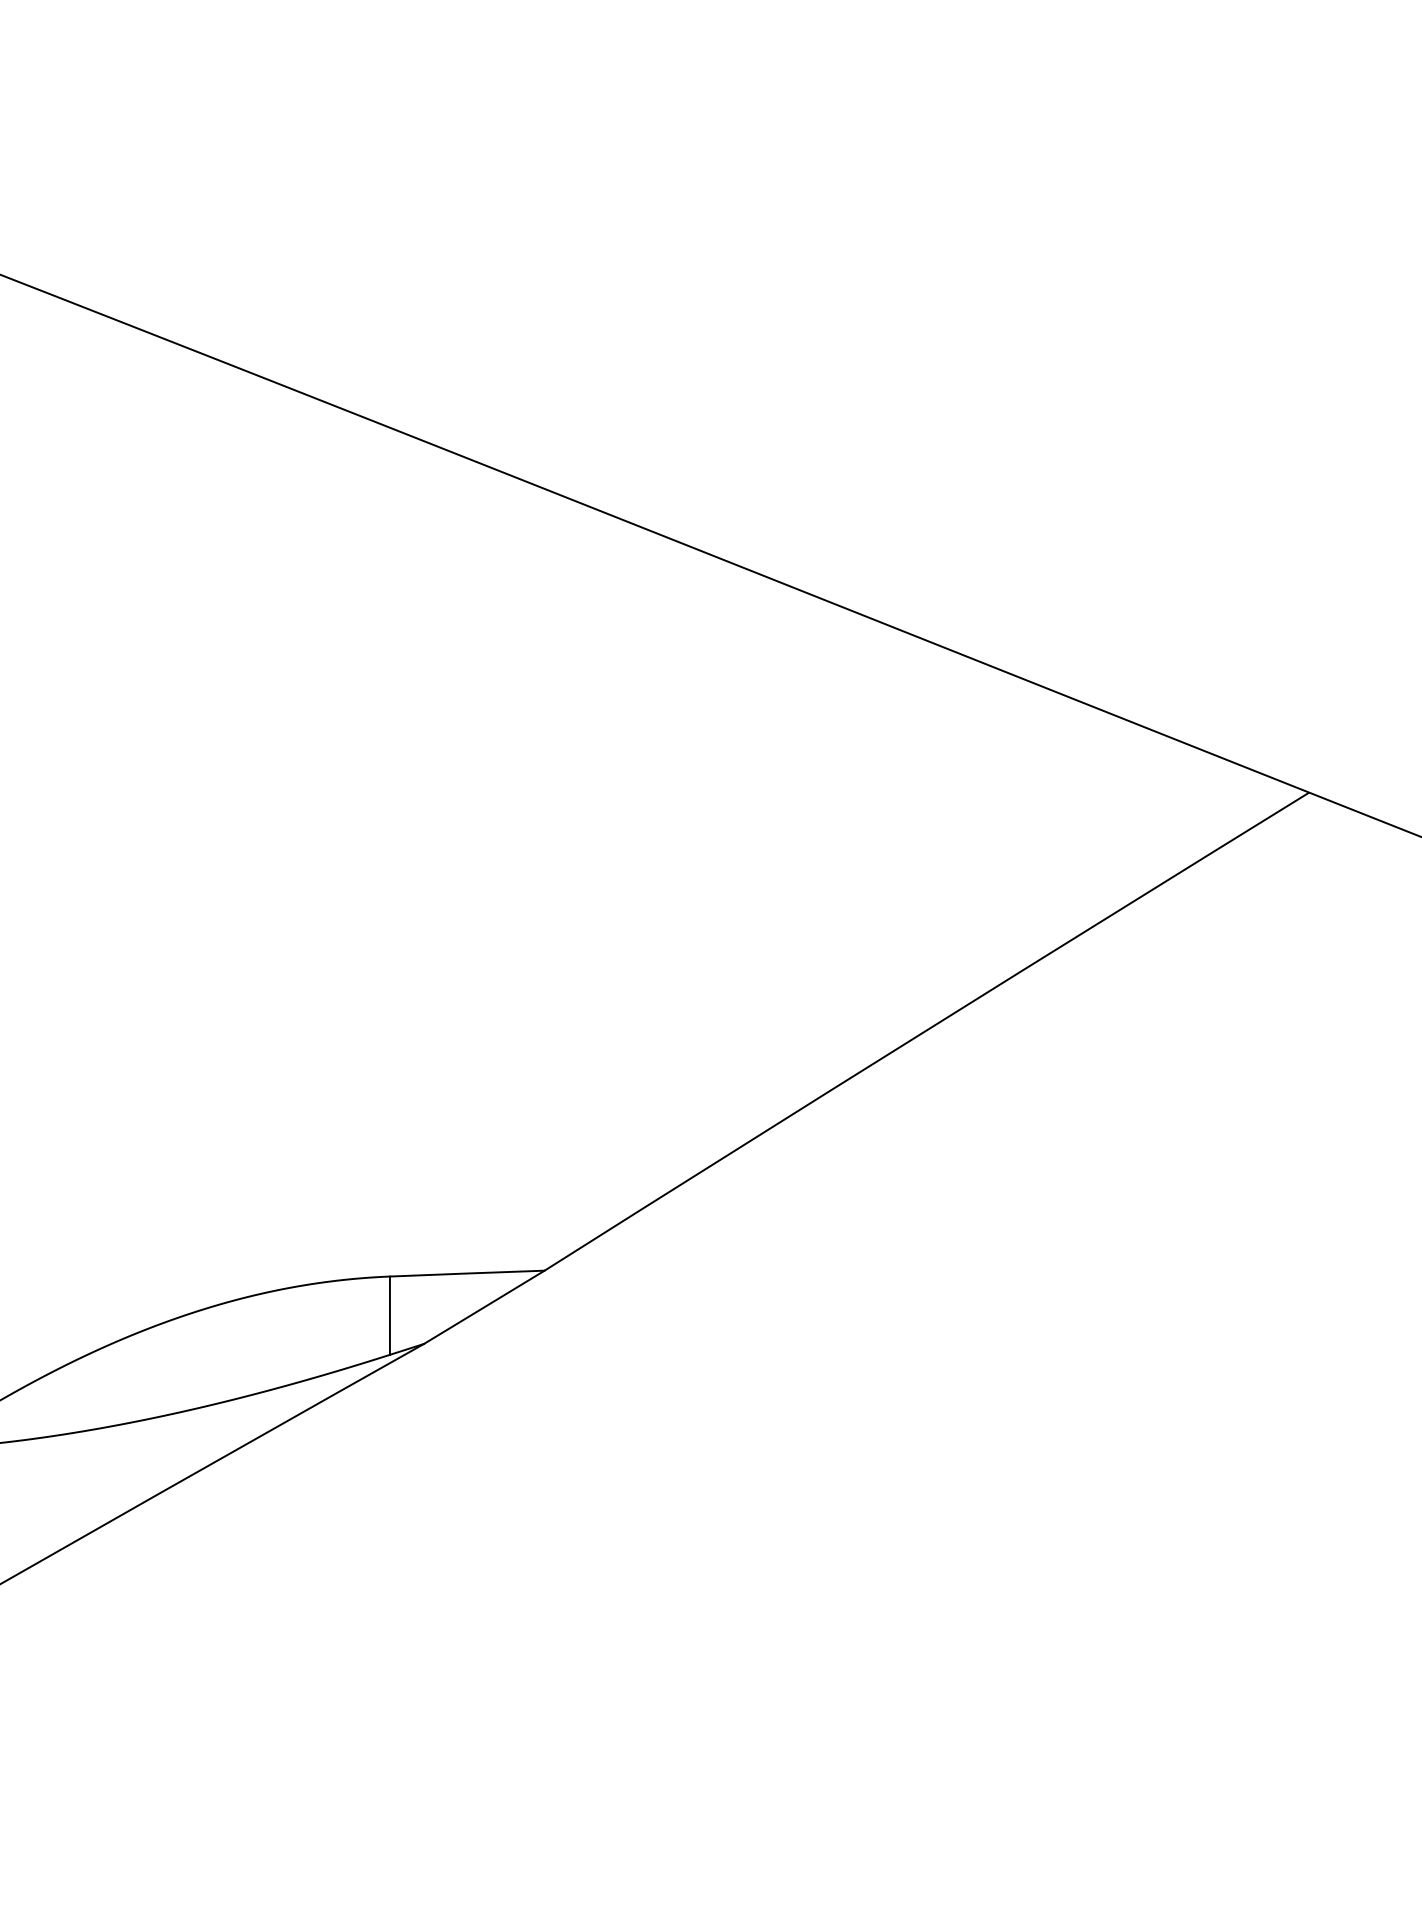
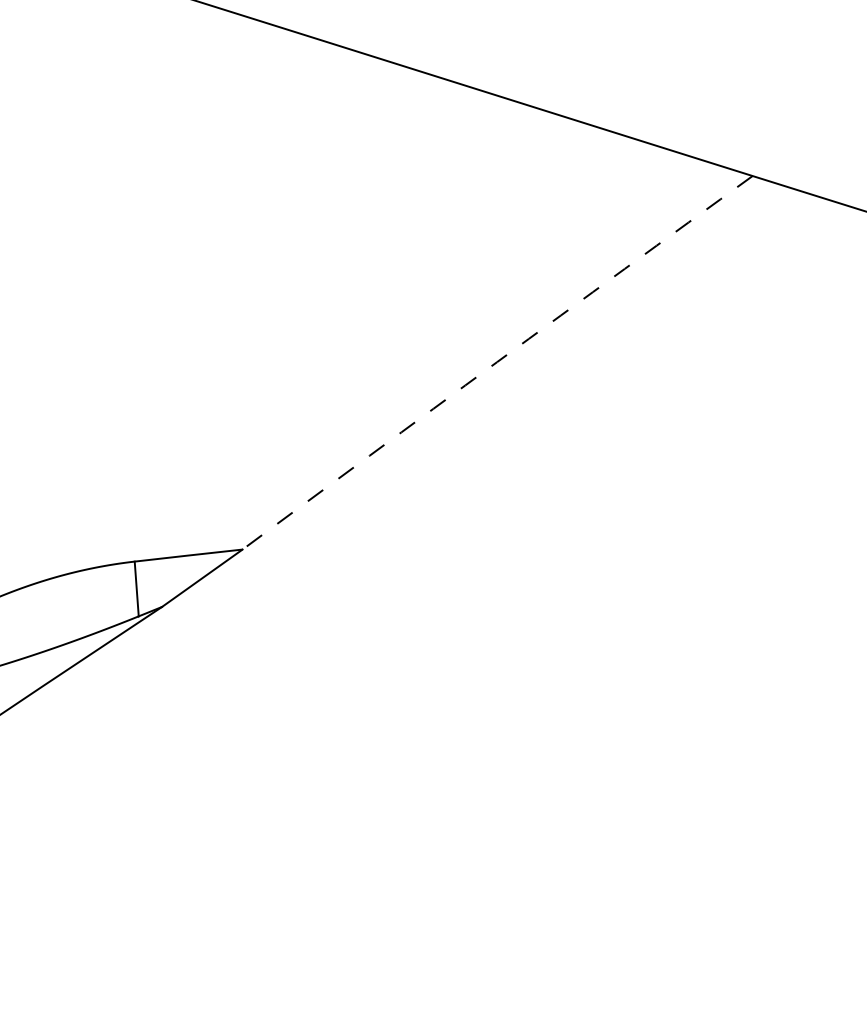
arc: (926, 1030) -> (497, 362), solid -> dashed

